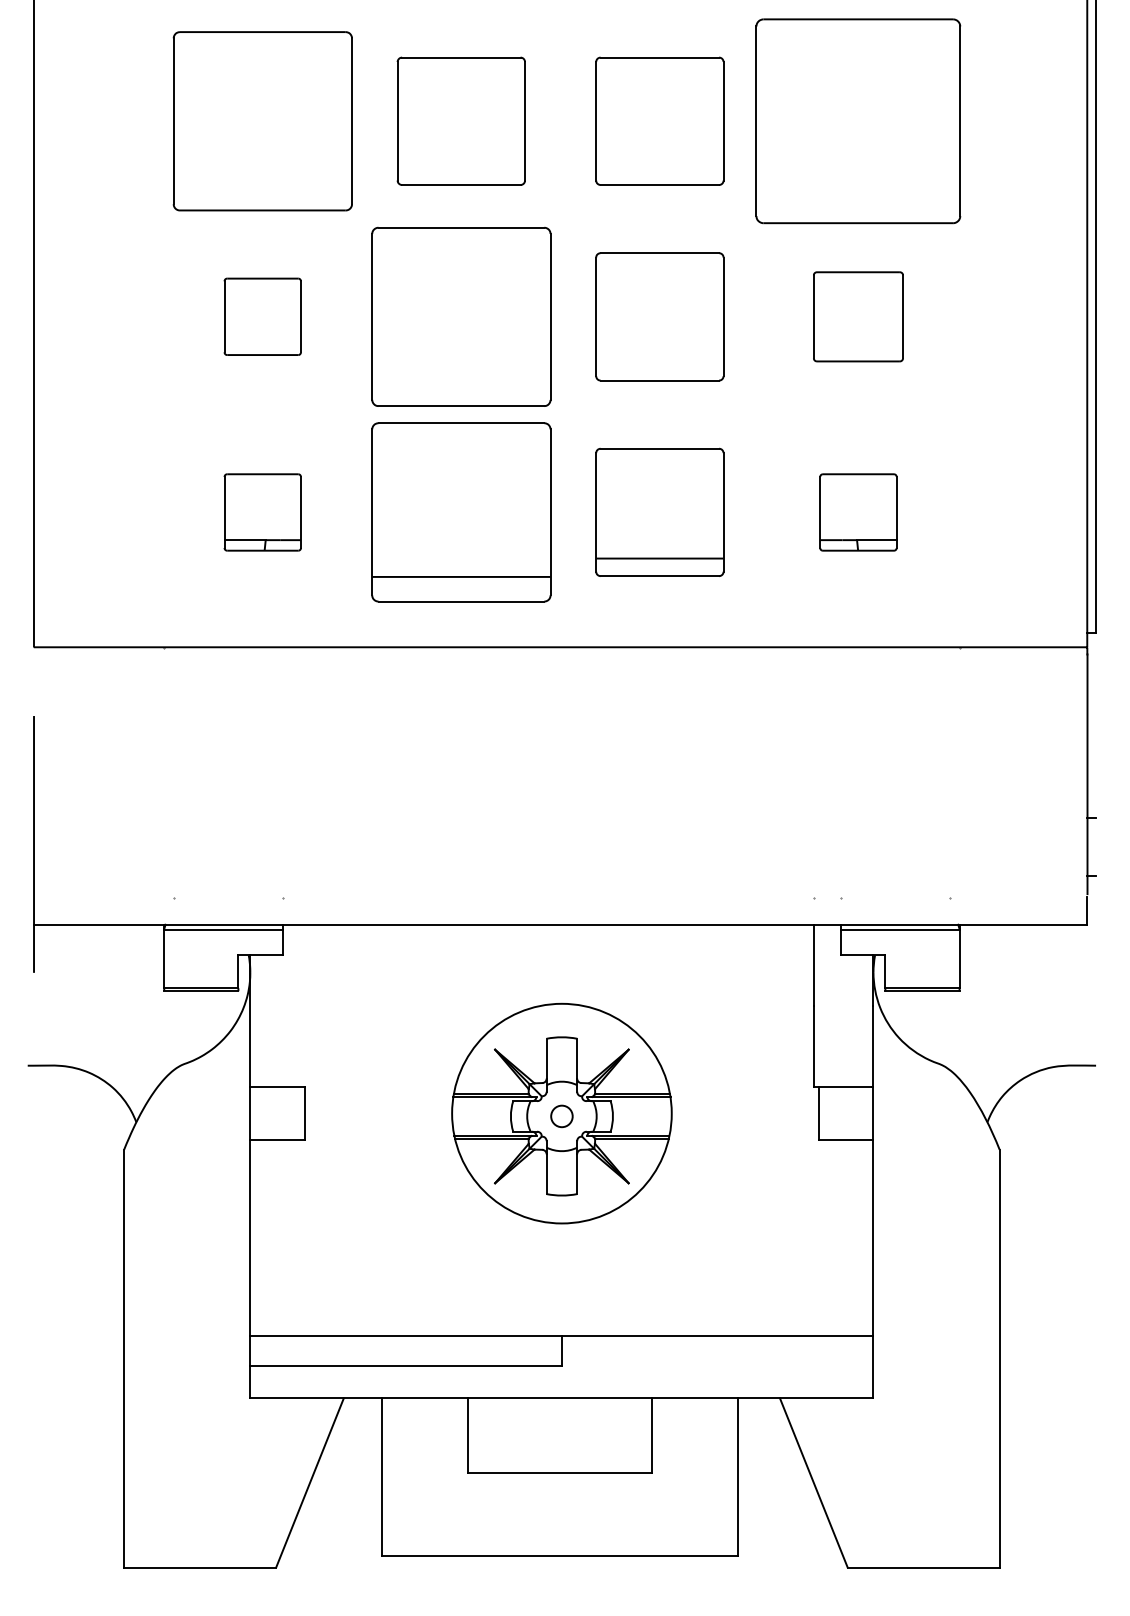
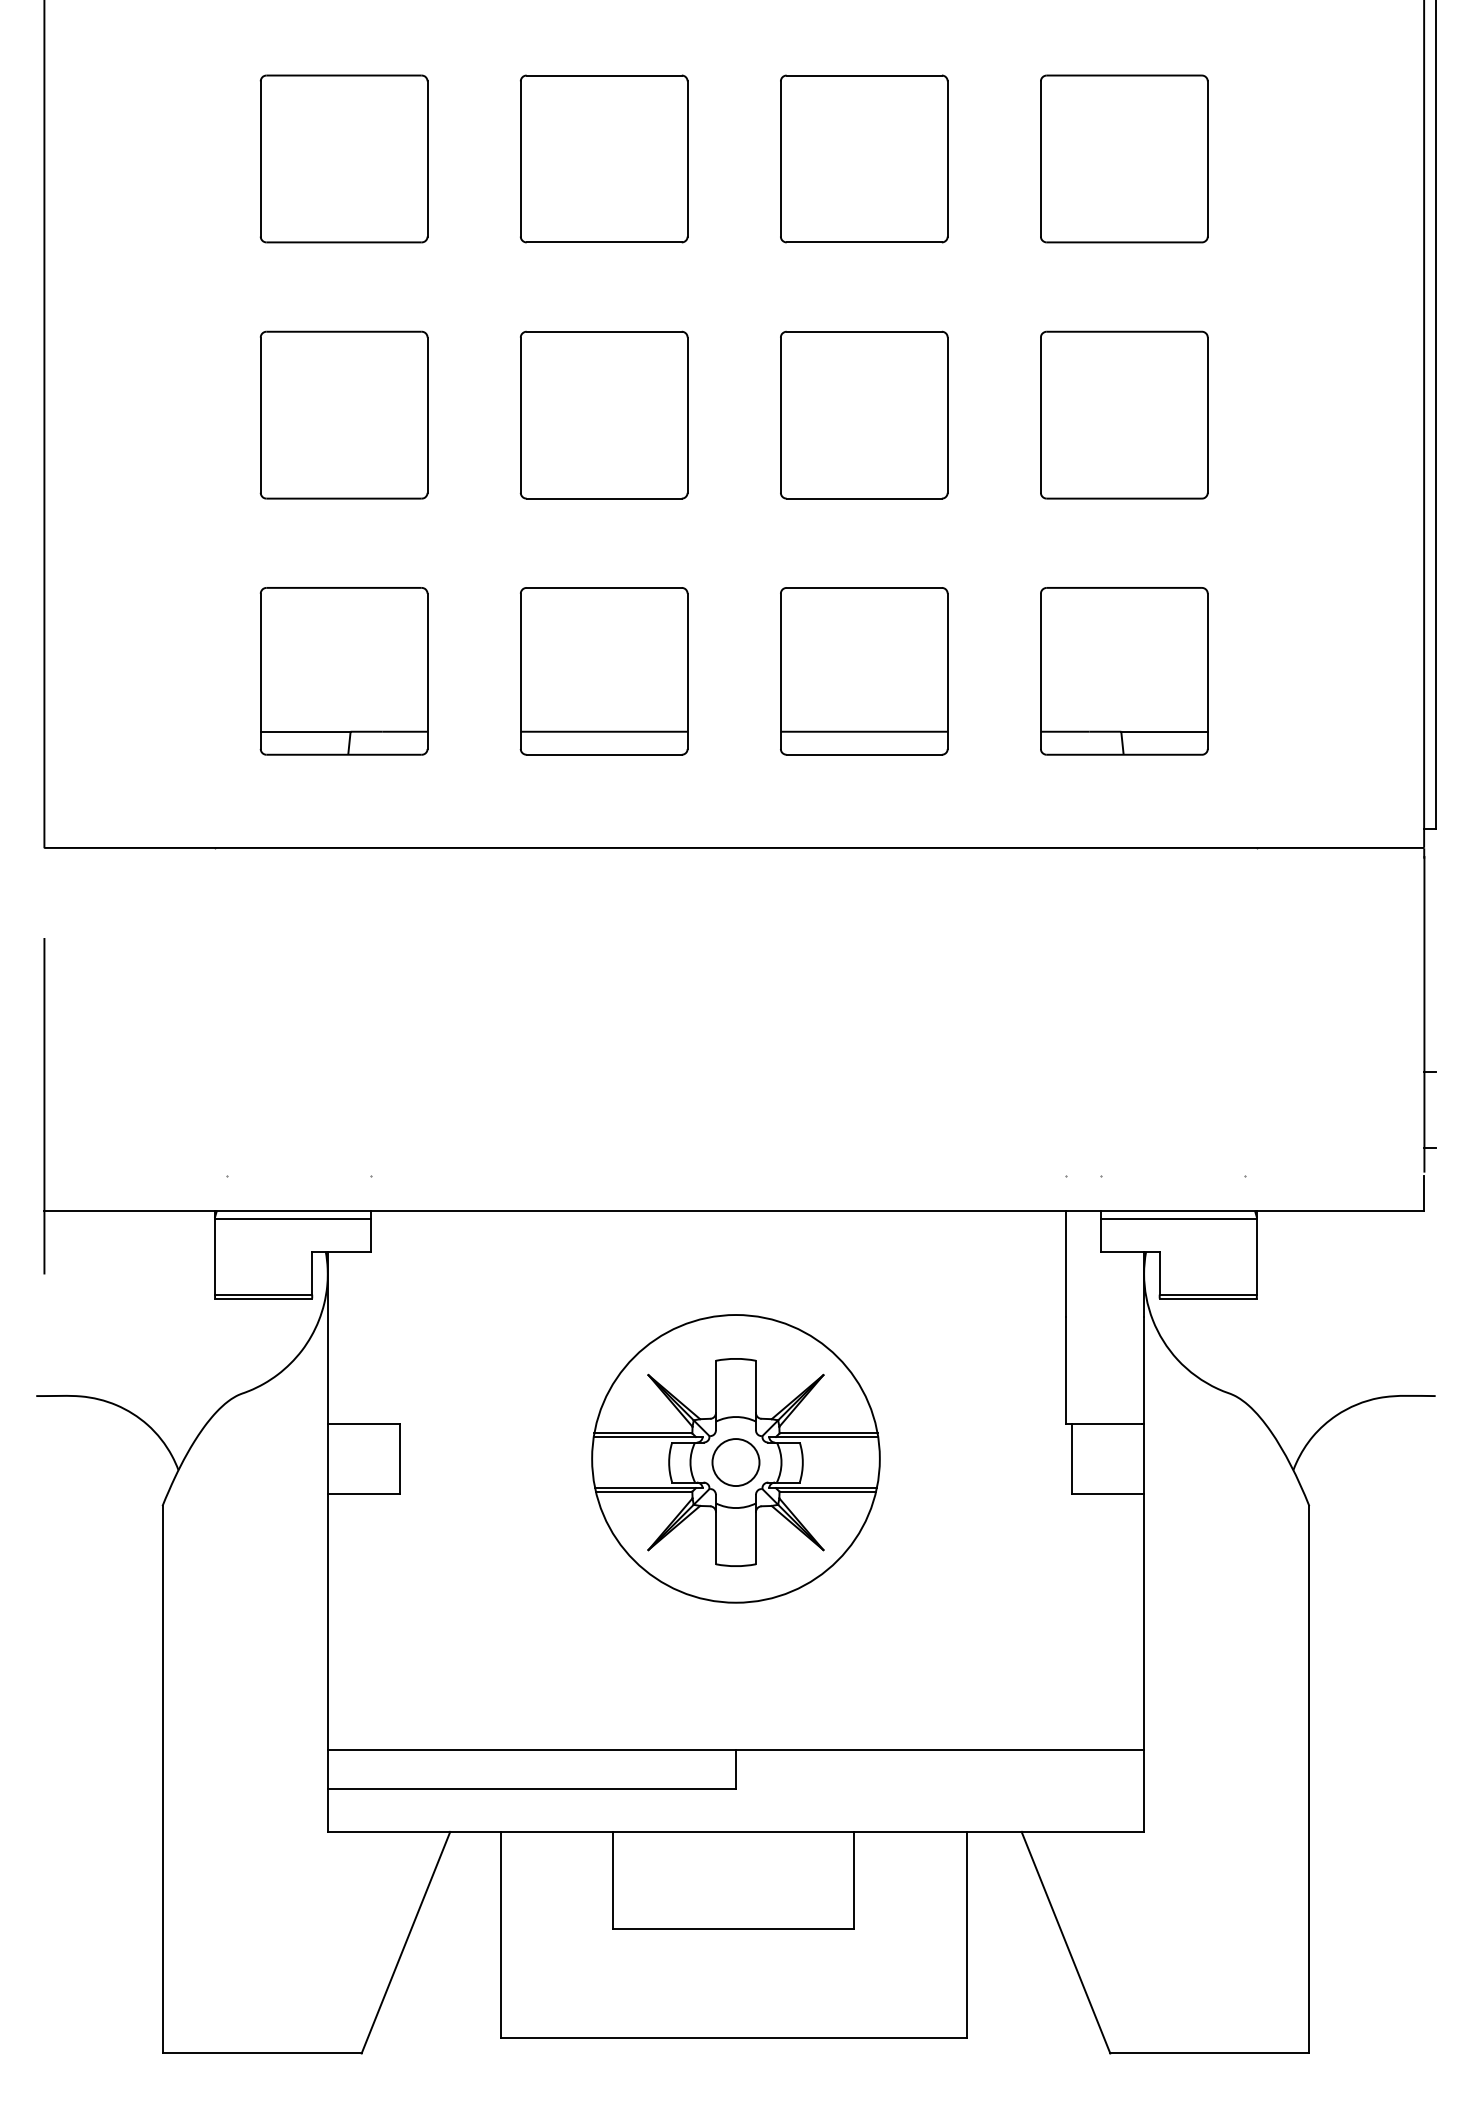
part: (262, 120) -> (343, 158), size x0.71
part: (858, 120) -> (1124, 158), size x0.62
part: (262, 316) -> (343, 414), size x1.67
part: (460, 316) -> (603, 414), size x0.71
part: (858, 316) -> (1124, 414), size x1.43
part: (262, 512) -> (343, 671), size x1.67
part: (460, 512) -> (603, 671), size x0.71
part: (858, 512) -> (1124, 671), size x1.67
circle: (561, 1116) -> (735, 1462), size x1.67

